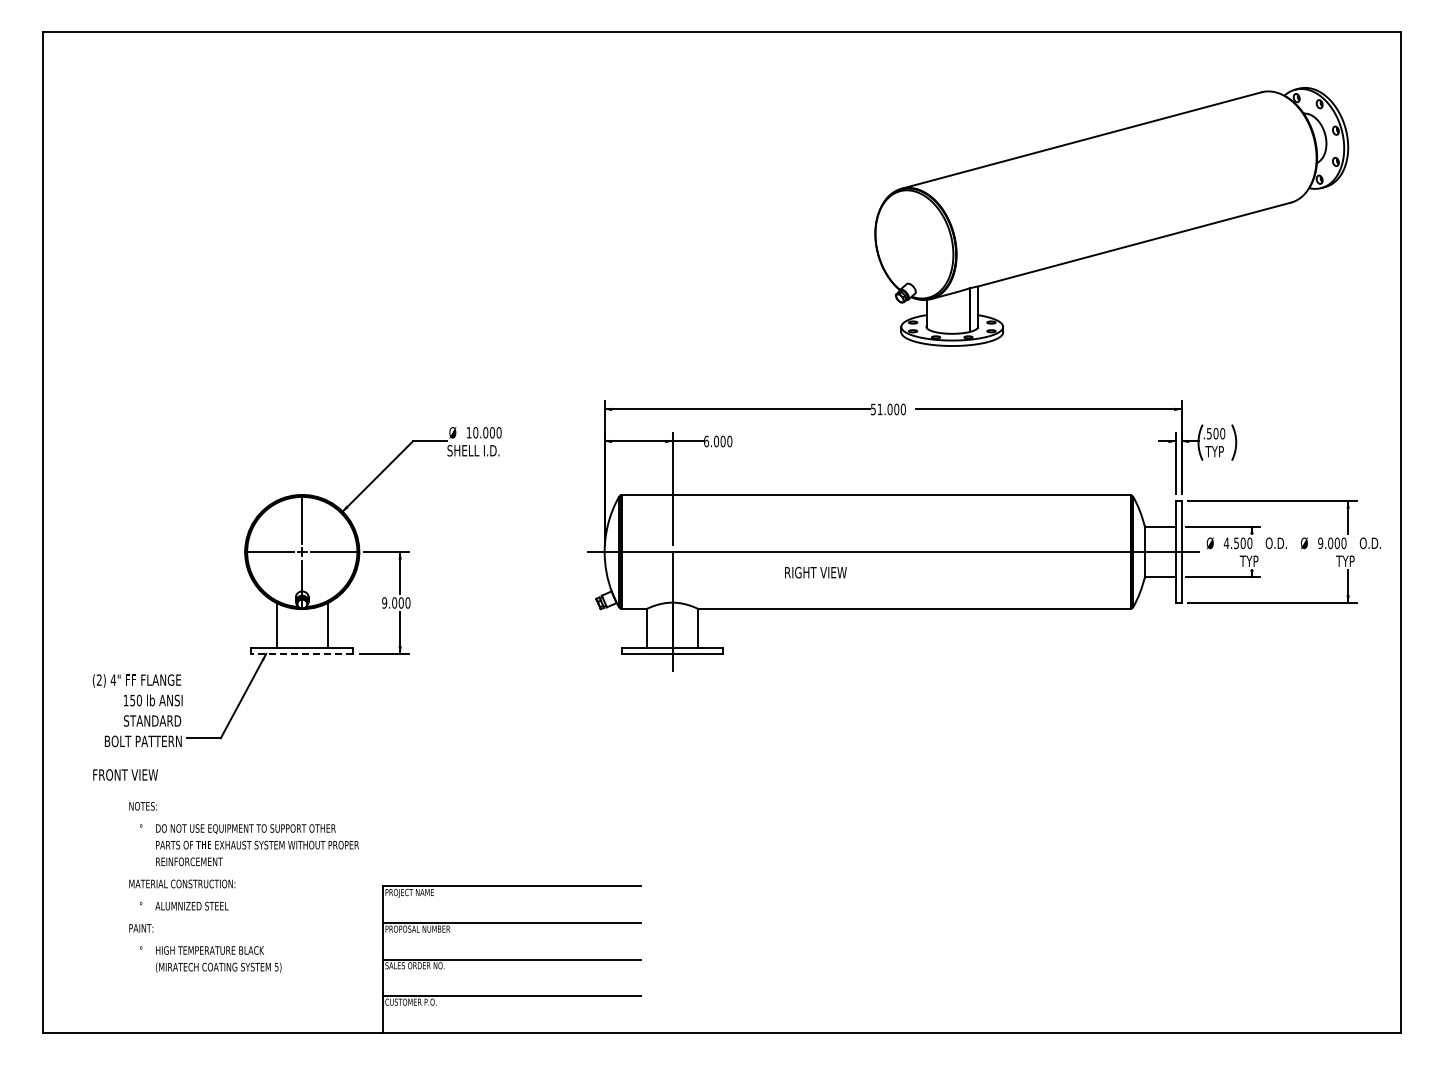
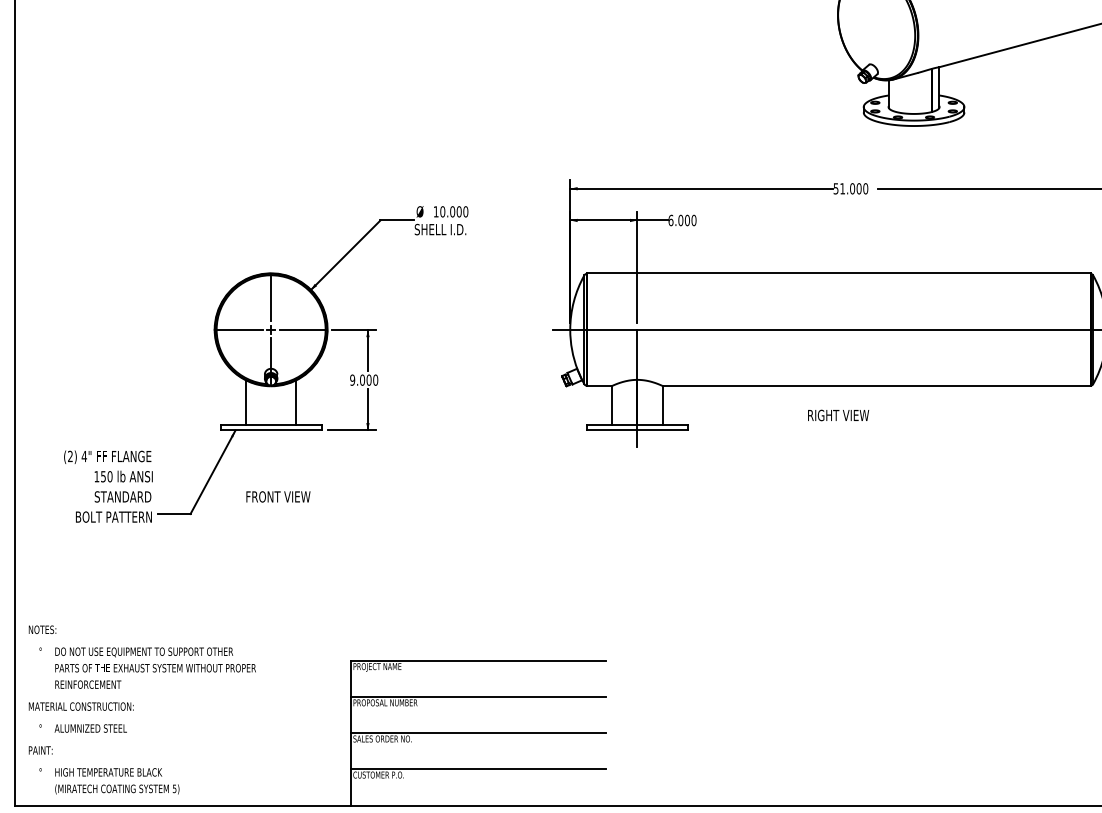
text: (815, 572) -> (838, 415), moved
line: (302, 653) -> (271, 430), dashed -> solid
text: (125, 774) -> (278, 496), moved
text: (243, 887) -> (141, 710), moved

